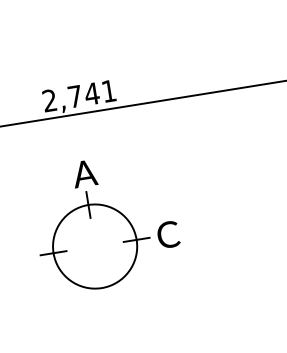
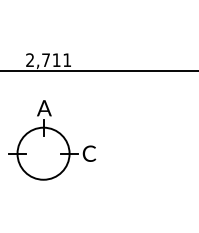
text: (91, 92) -> (56, 59), 2,741 -> 2,711

